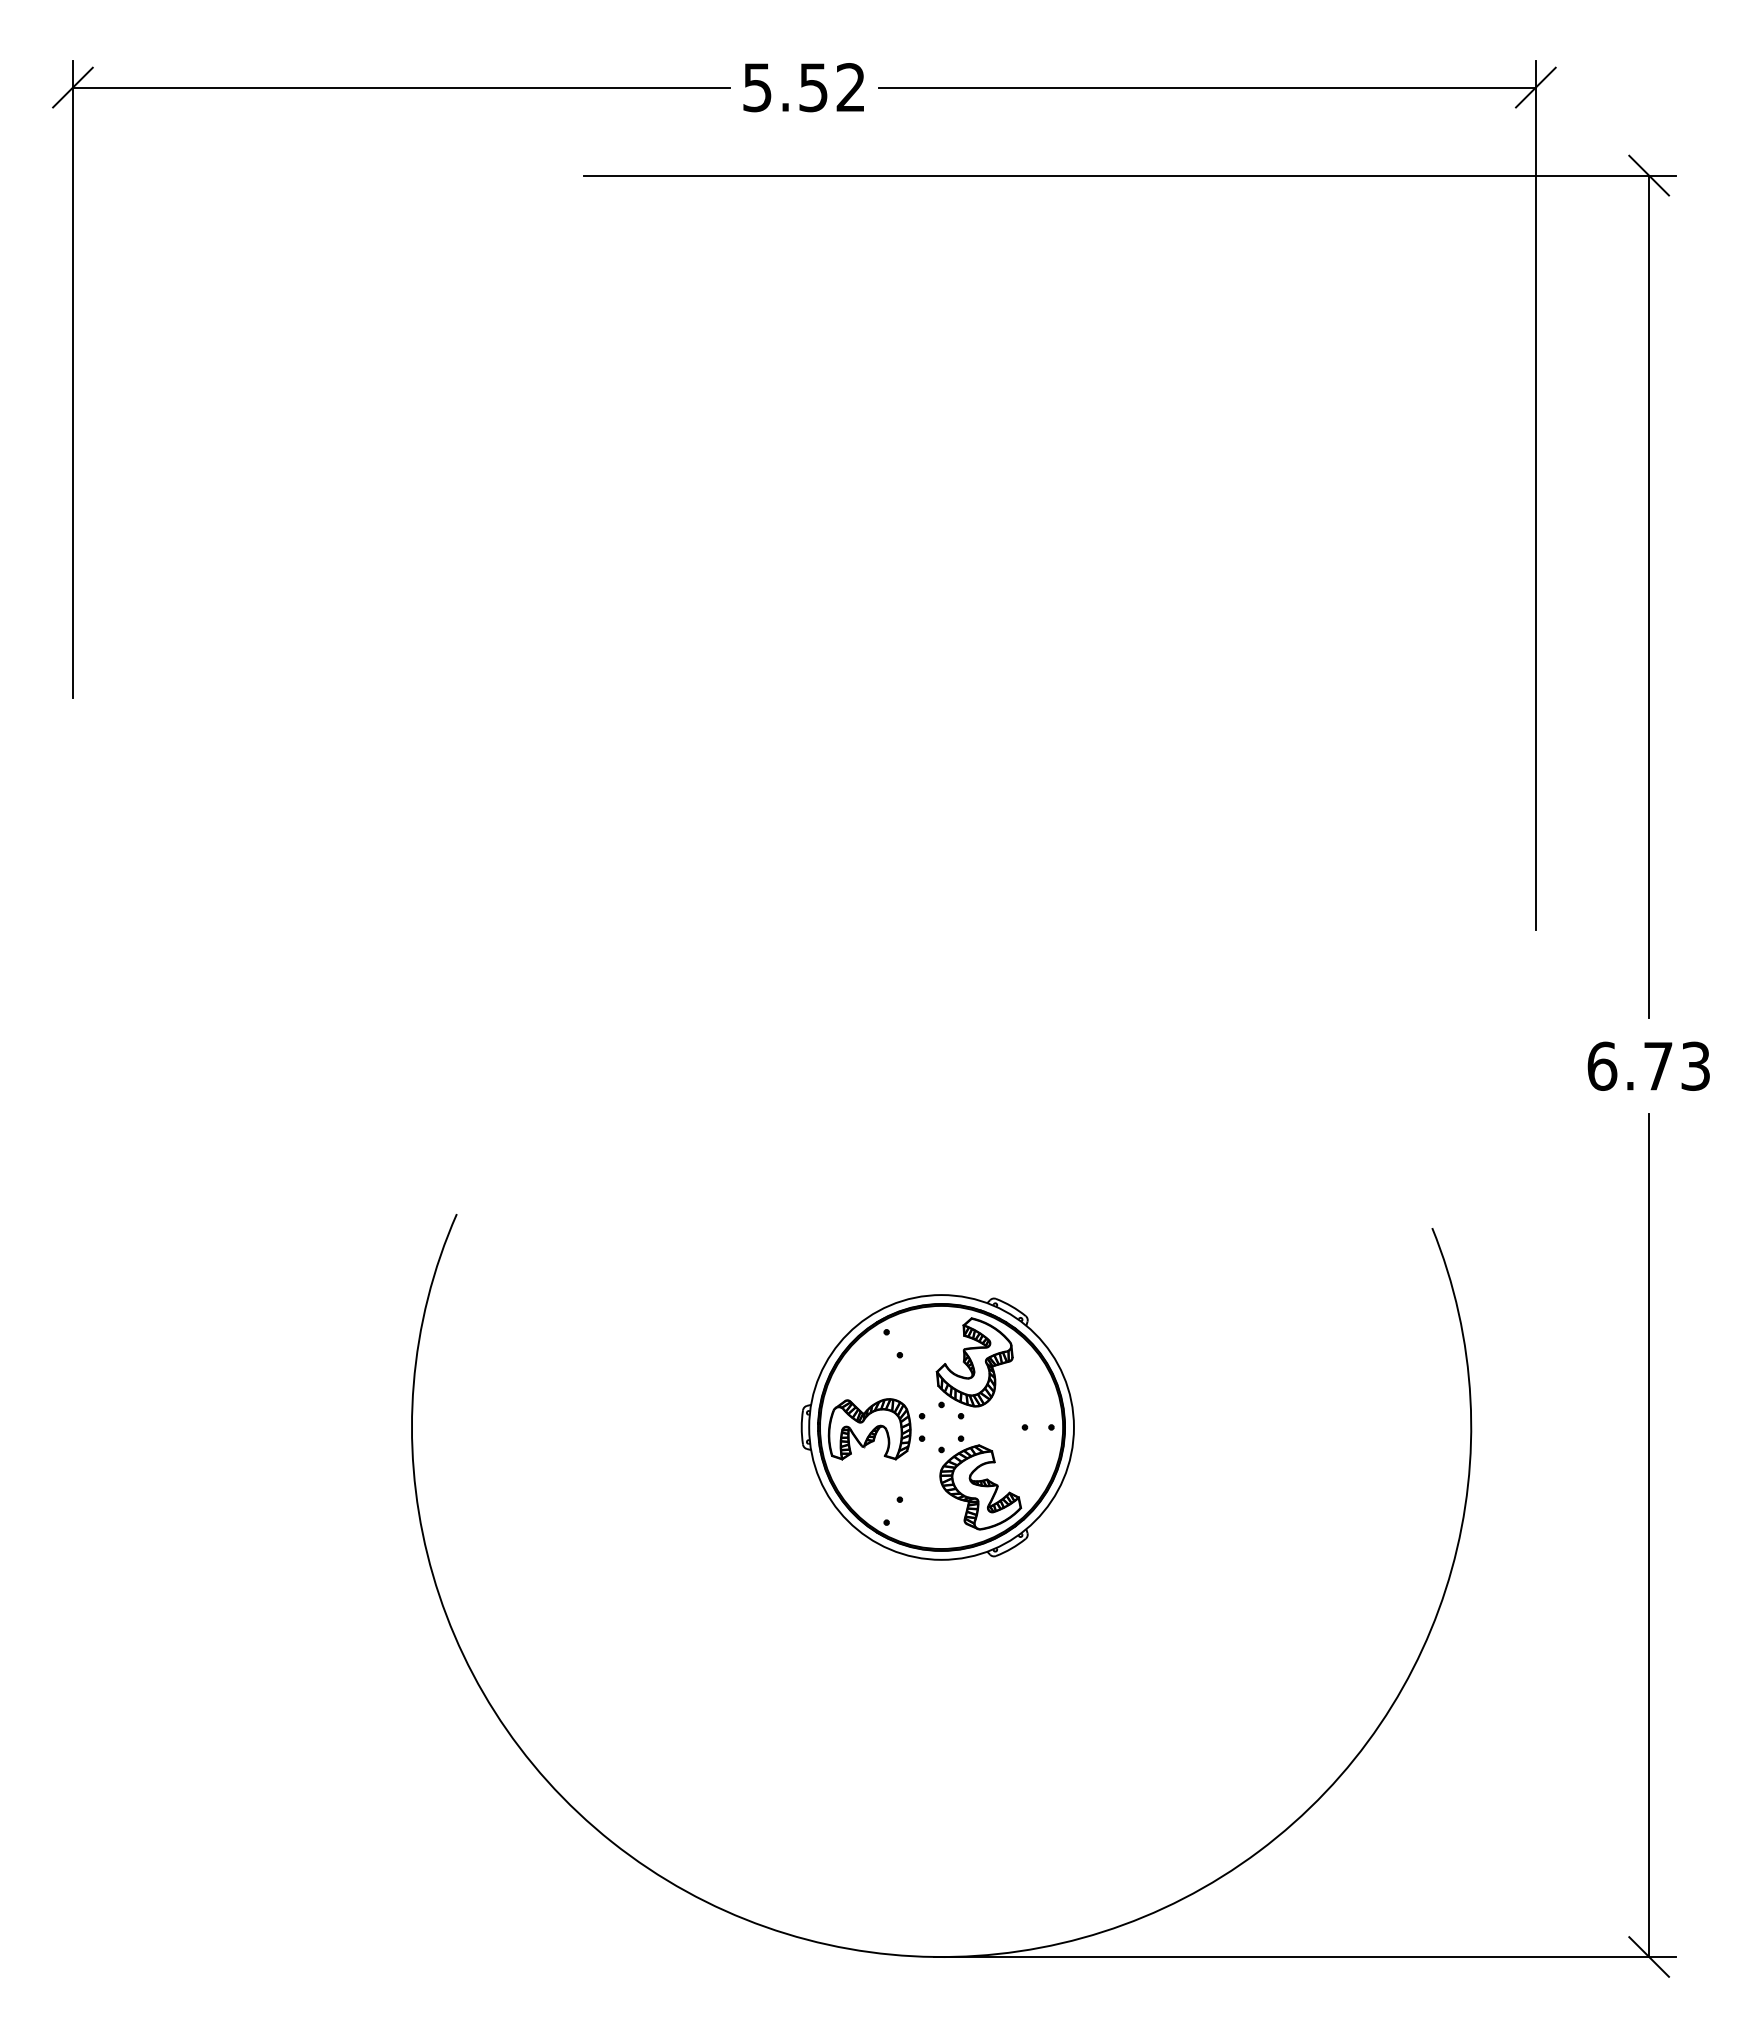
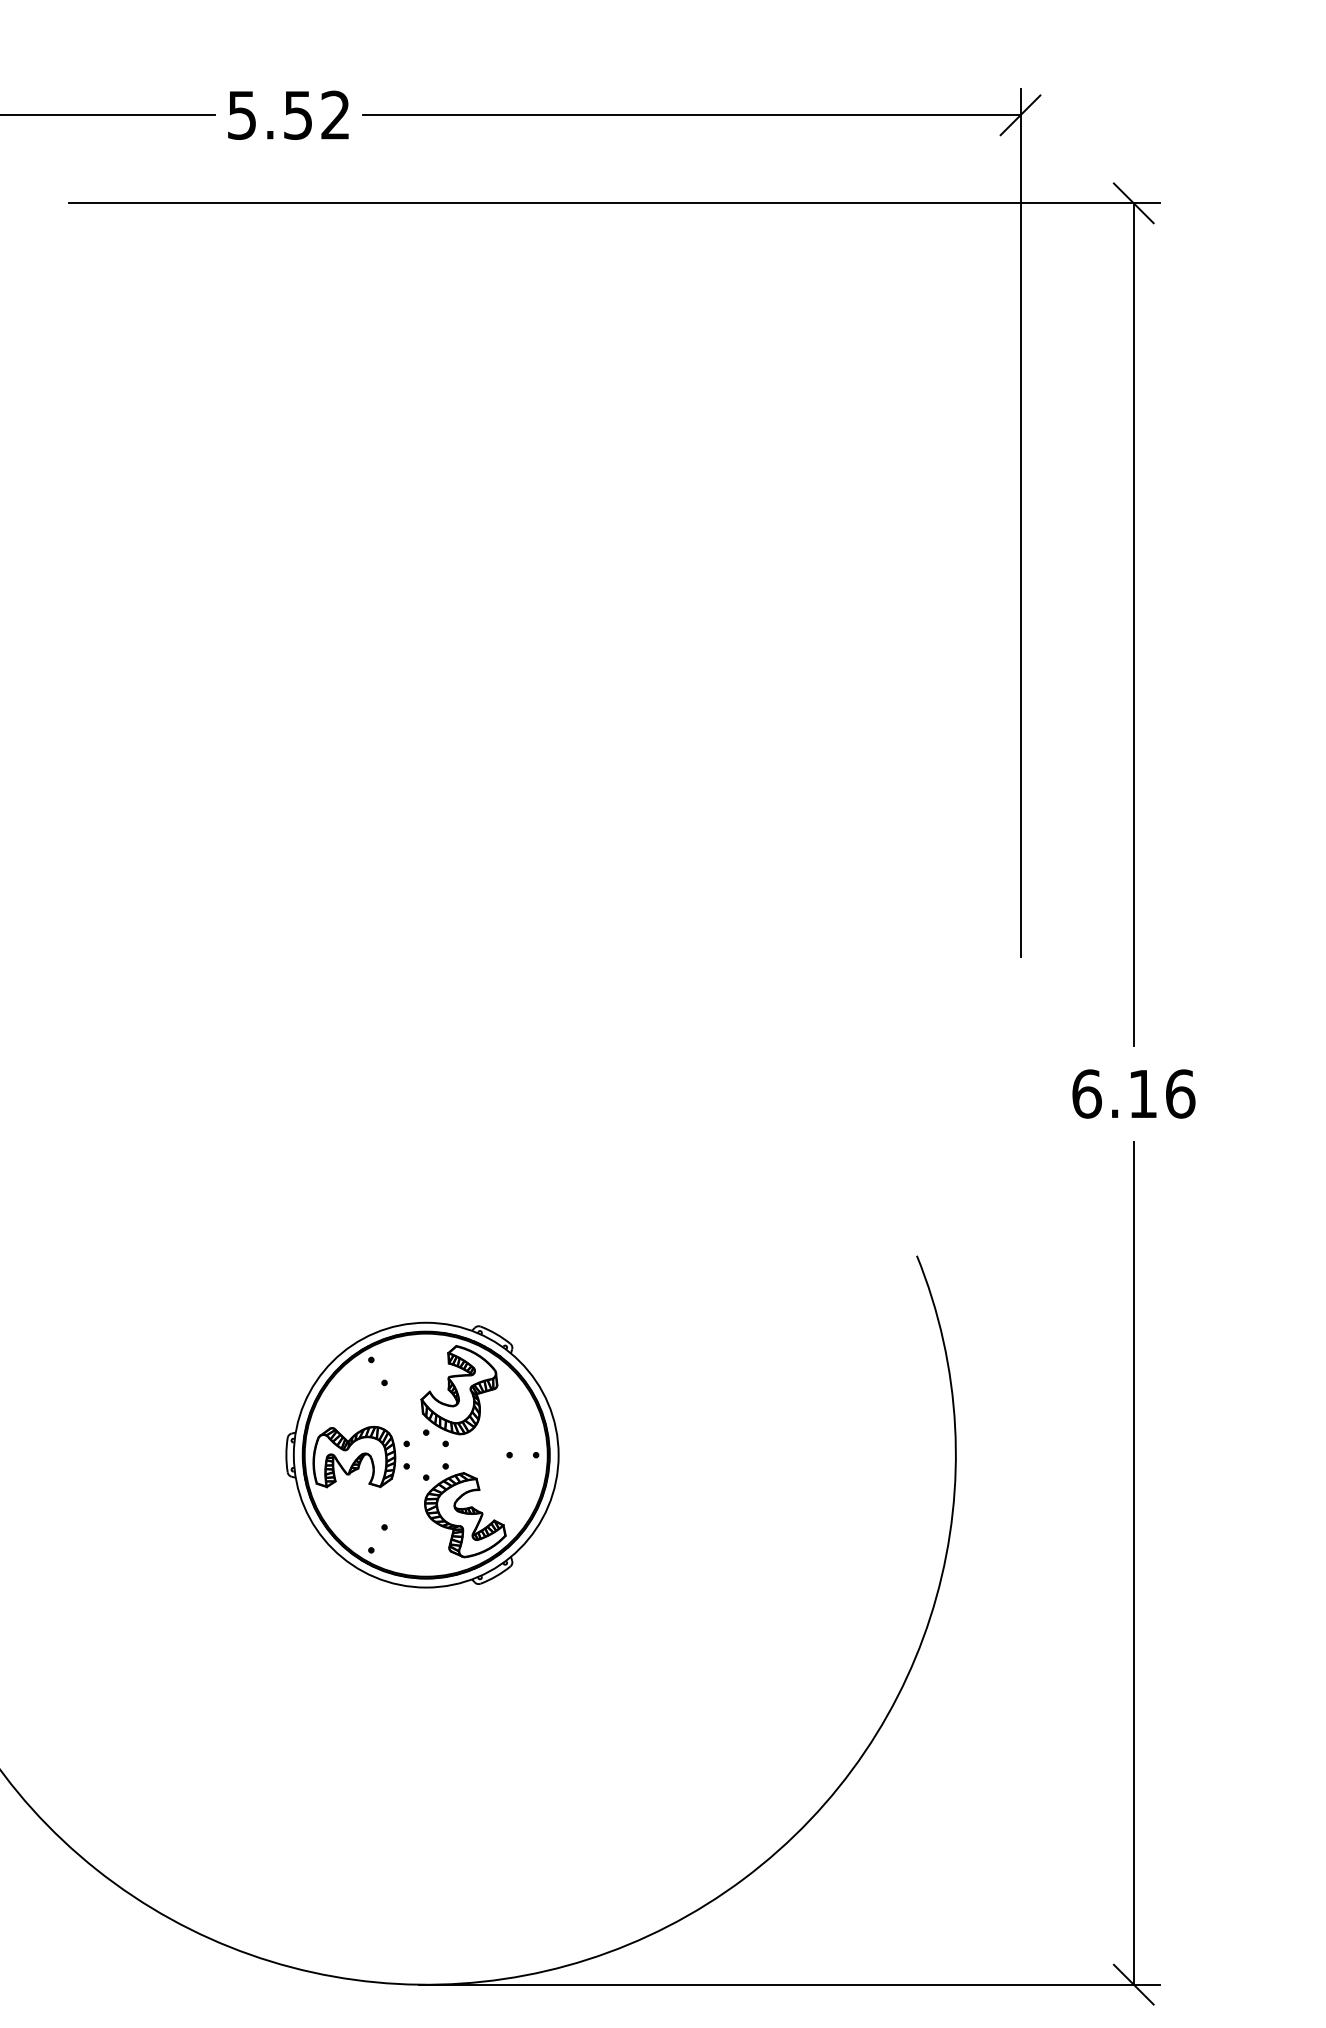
text: (1677, 1065) -> (1162, 1093), 6.73 -> 6.16

